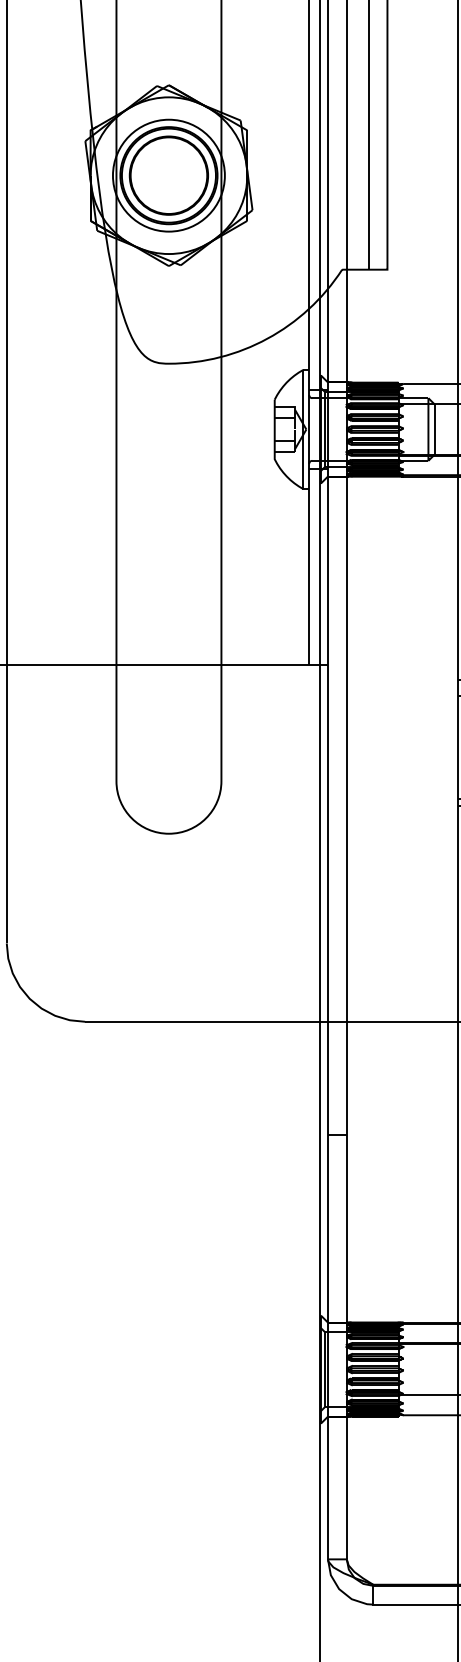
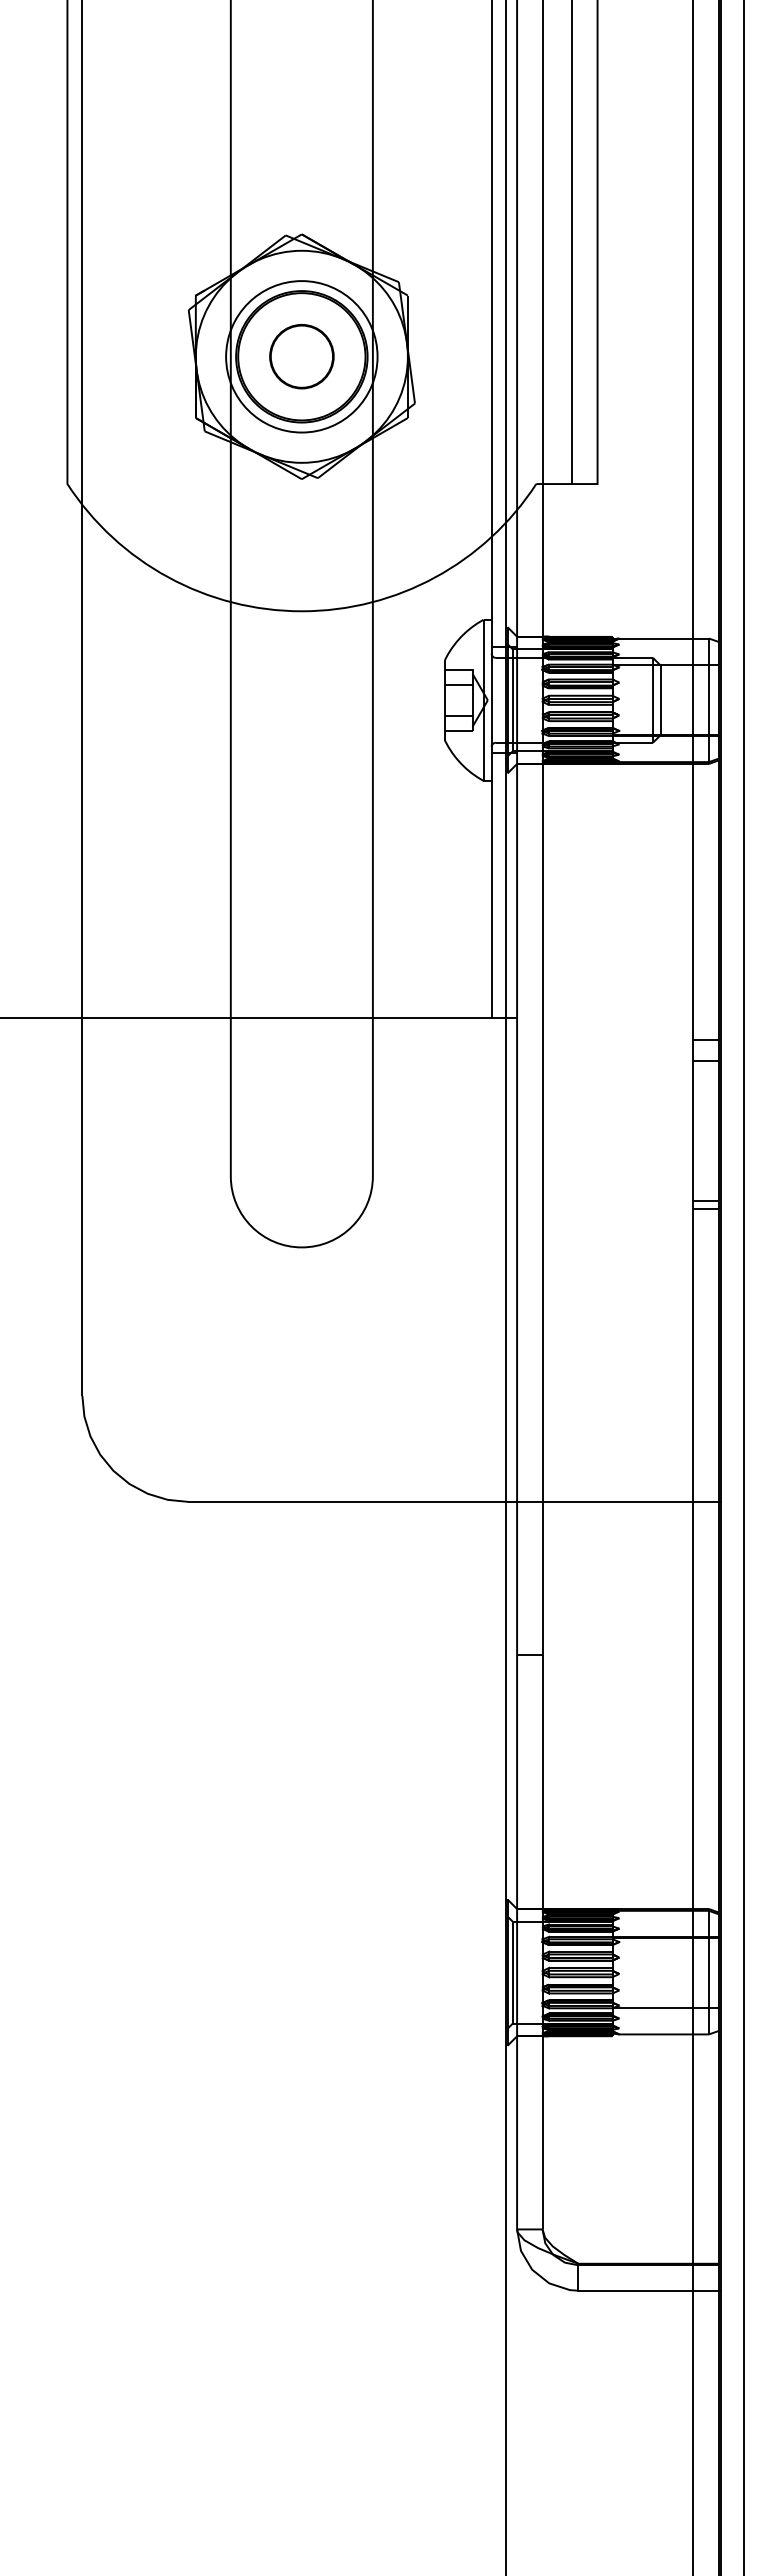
circle: (168, 175) -> (301, 356), size x0.6

